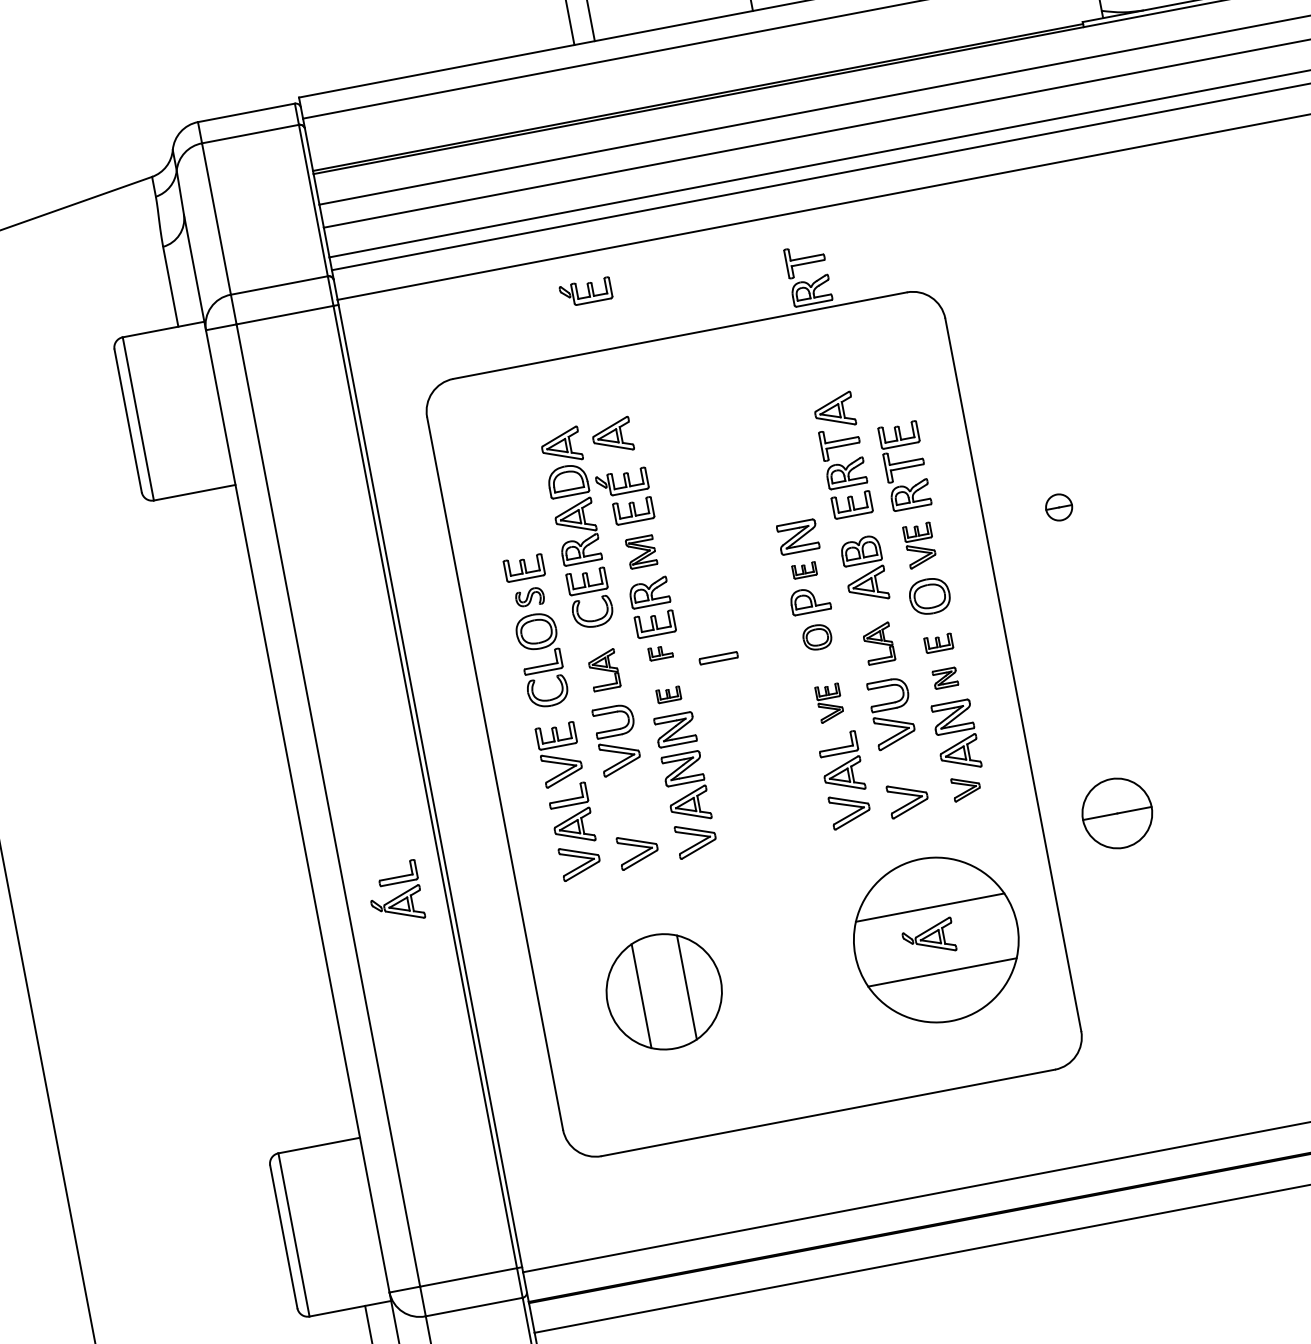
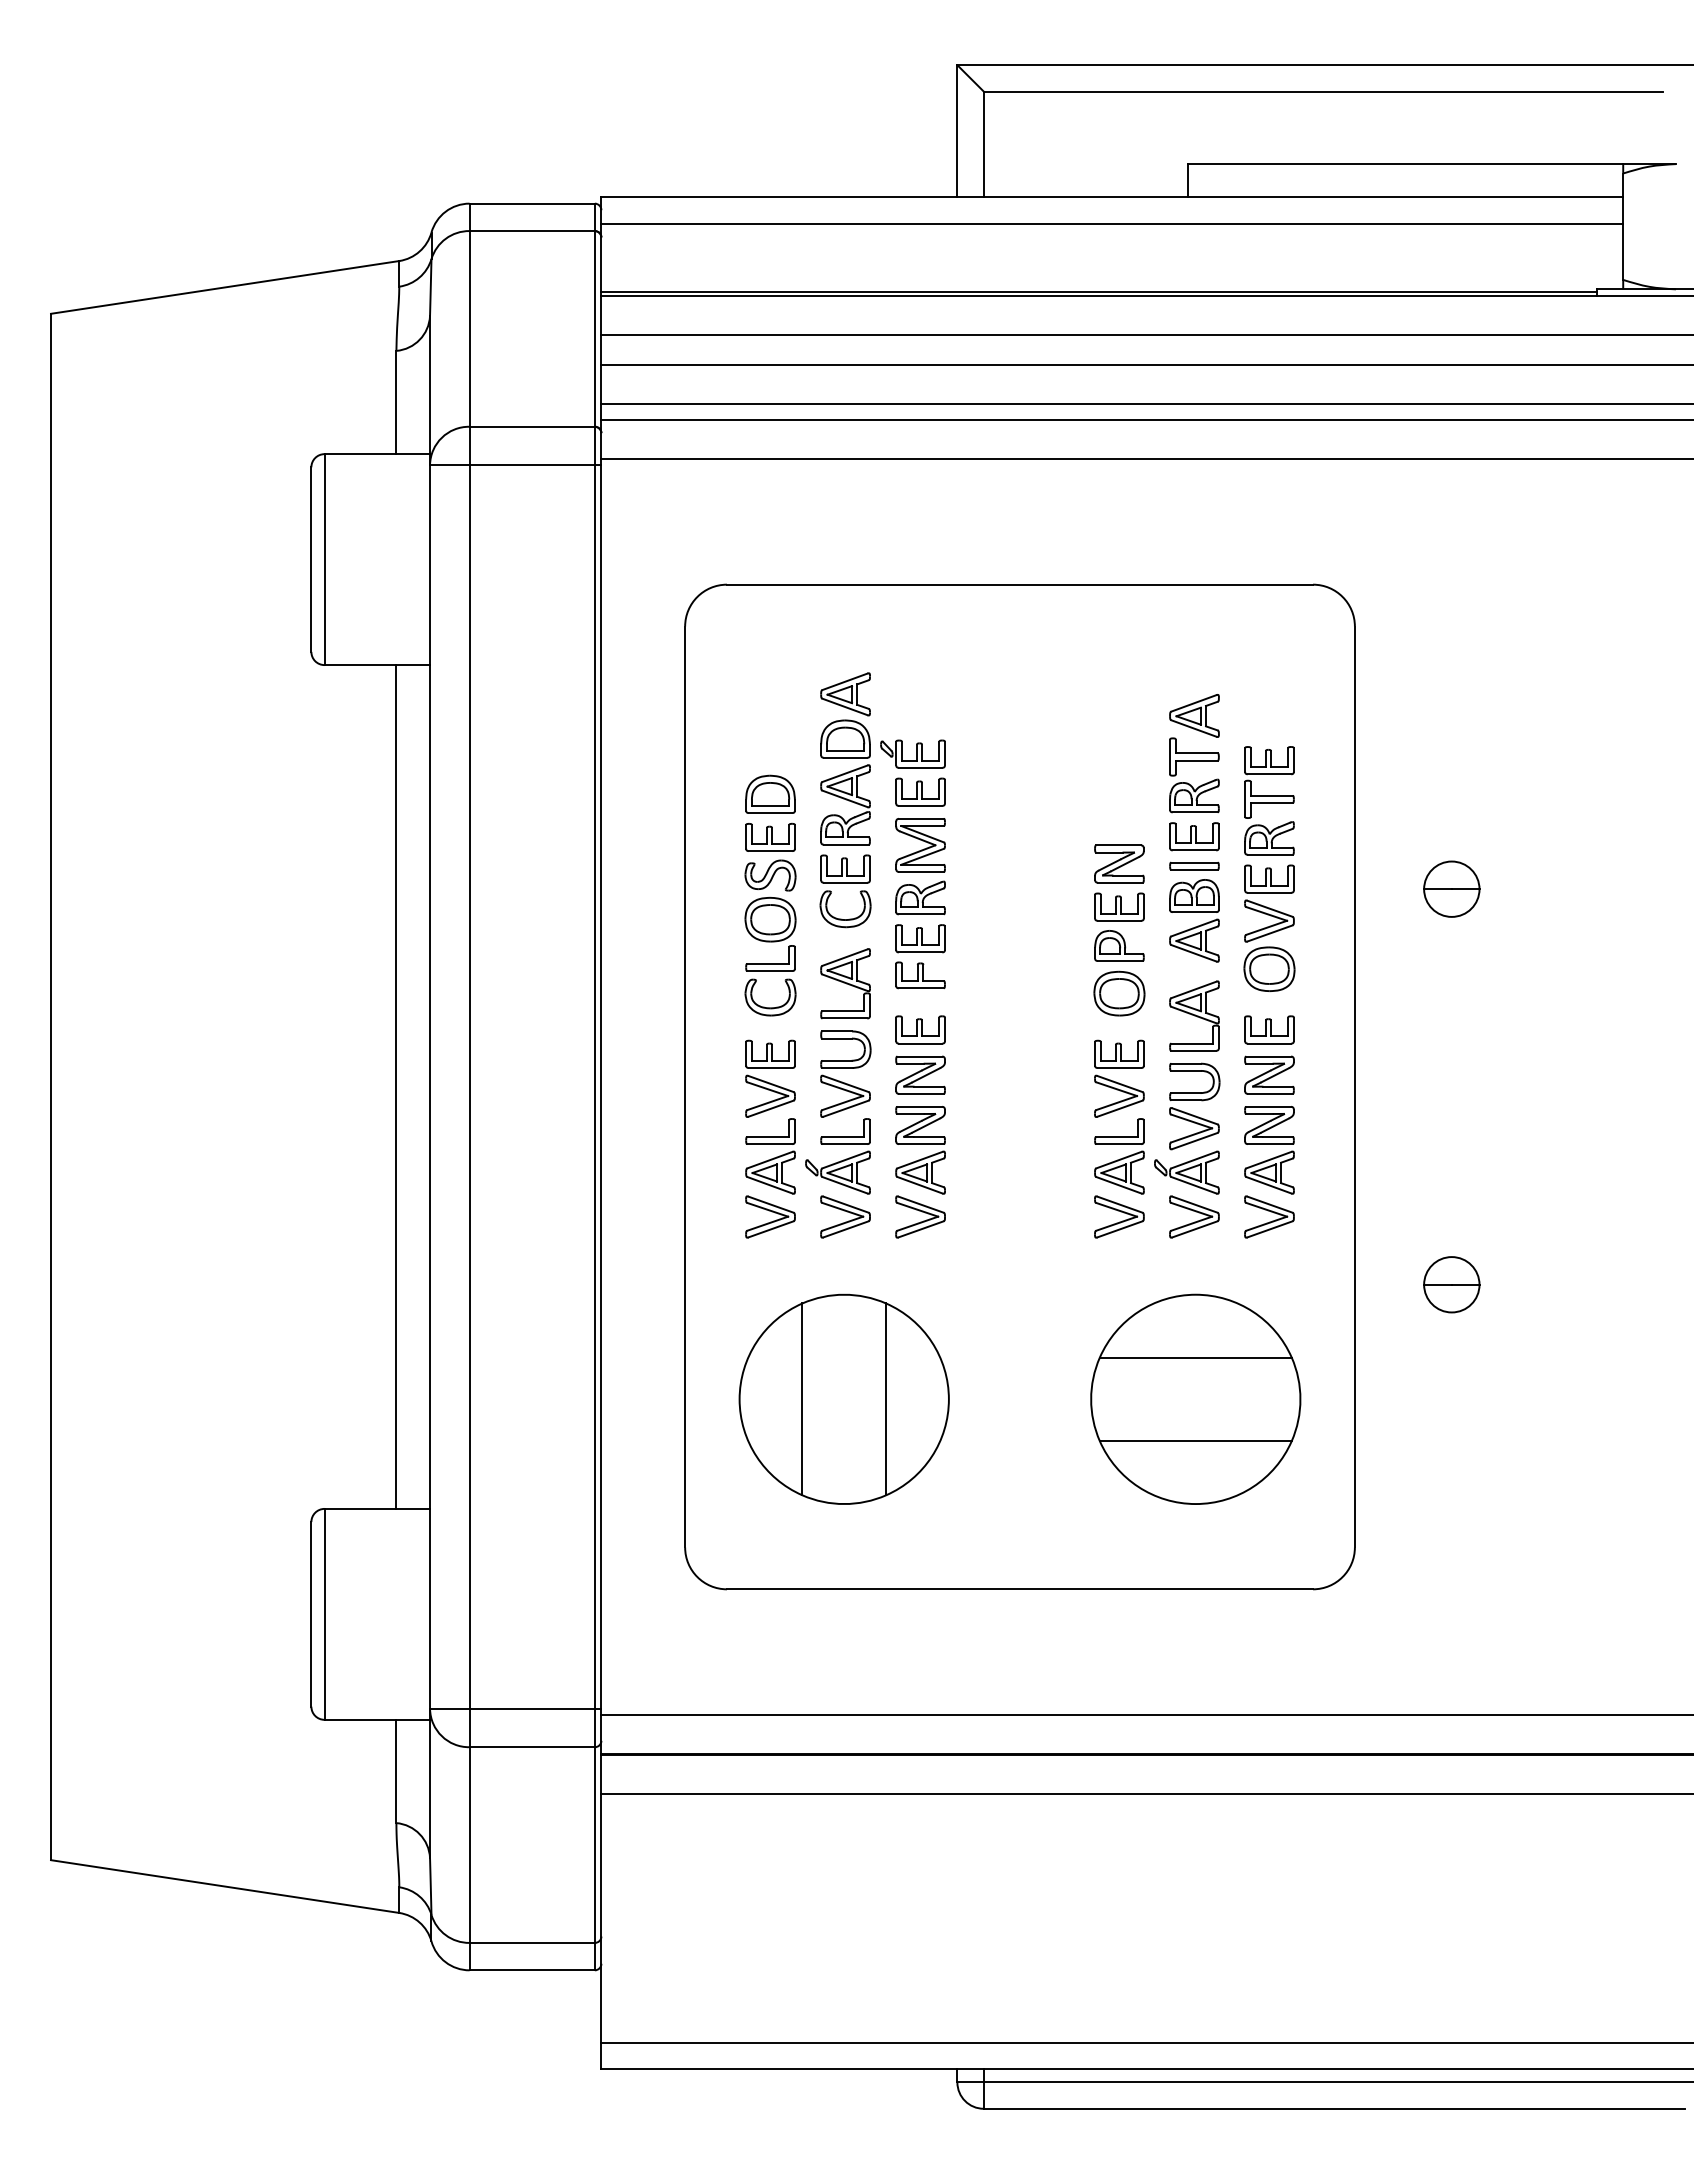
part: (805, 281) -> (1189, 547), removed
part: (585, 291) -> (912, 507), removed
part: (612, 436) -> (911, 694), removed
part: (1058, 507) -> (1451, 888), size x1.67
part: (517, 534) -> (770, 793), added
part: (920, 545) -> (1269, 903), size x1.43
part: (641, 552) -> (920, 845), size x1.43
part: (804, 569) -> (1119, 906), size x1.67
part: (529, 597) -> (770, 875), size x1.43
part: (817, 637) -> (1119, 993), size x1.43
part: (878, 643) -> (1194, 1015), size x1.43
part: (938, 643) -> (1269, 1029), size x1.43
part: (660, 652) -> (920, 975), size x1.67
part: (718, 657) -> (1194, 865), moved
part: (603, 669) -> (845, 983), size x1.43
part: (945, 677) -> (1269, 1074), size x1.67
part: (668, 694) -> (920, 1029), size x1.67
part: (829, 703) -> (1119, 1078), size x1.67
part: (966, 787) -> (1269, 1216), size x1.43
part: (1117, 813) -> (1451, 1284), size x0.62
line: (271, 815) -> (396, 1086), added
part: (394, 893) -> (837, 1156), moved
part: (928, 938) -> (1186, 1172), moved
part: (663, 991) -> (843, 1398), size x1.43

